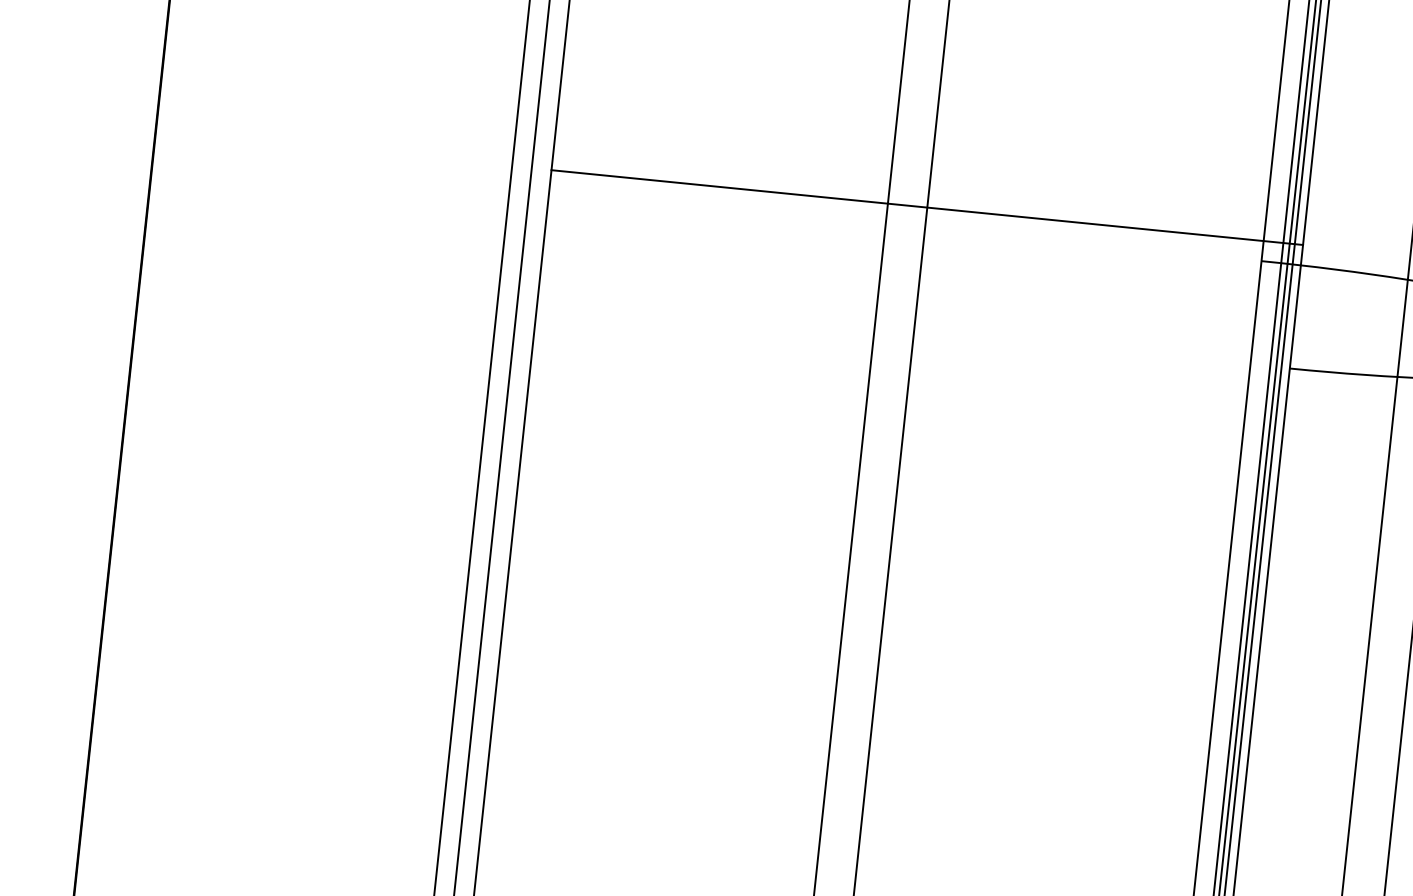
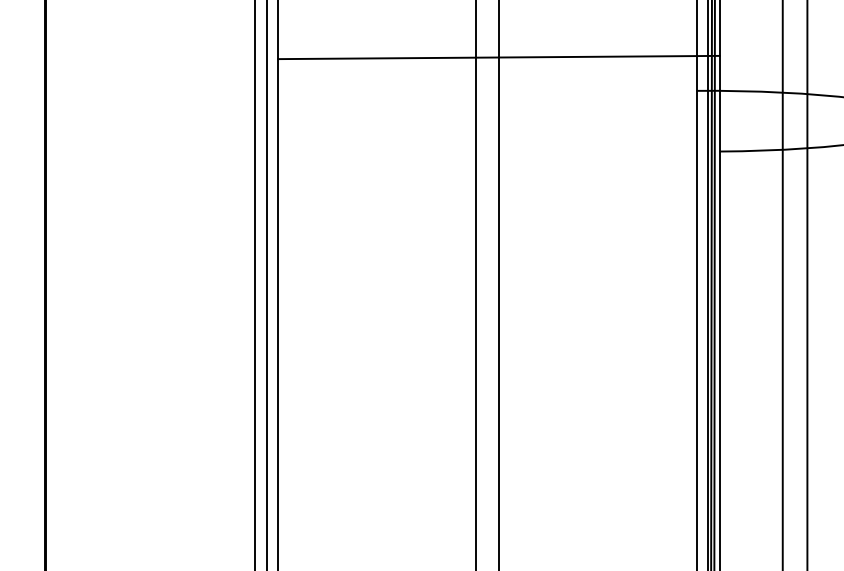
line: (926, 207) -> (498, 57), moved

